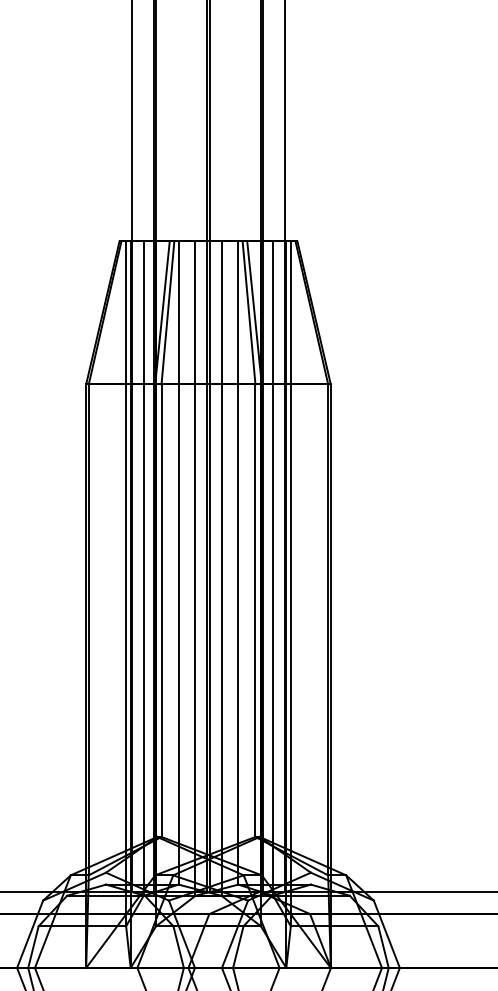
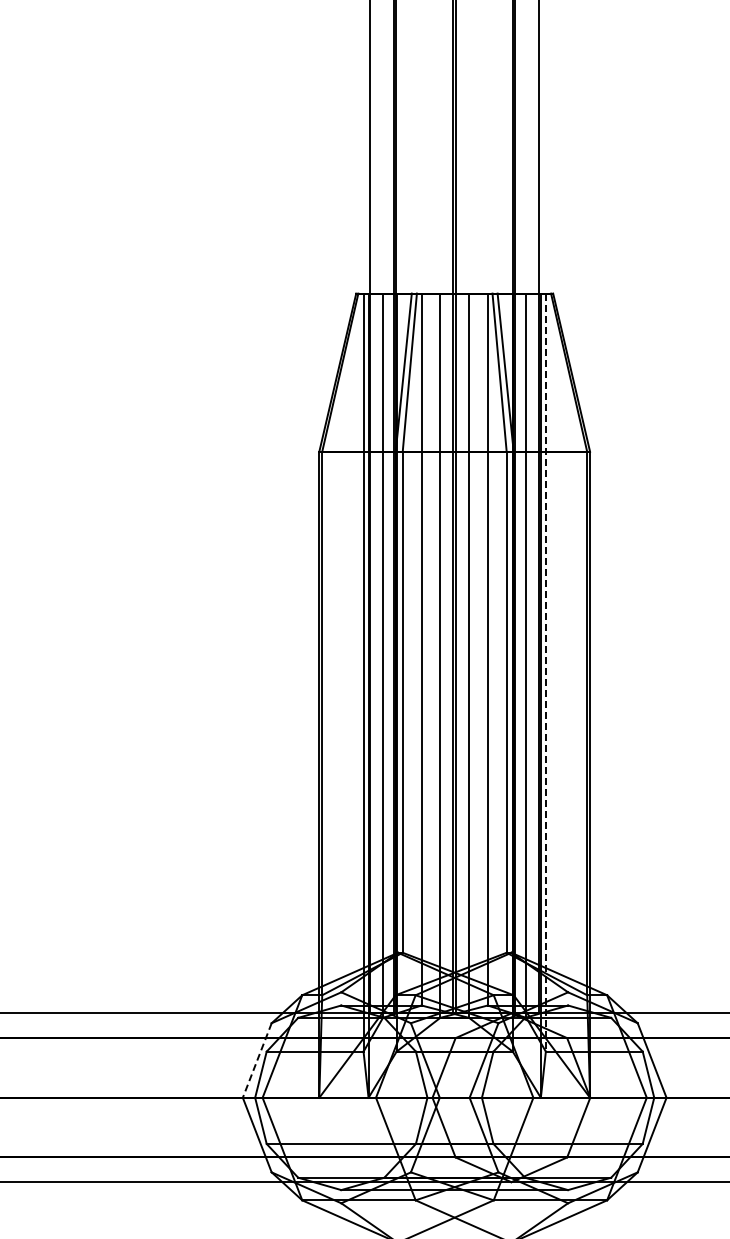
line: (290, 584) -> (545, 673), solid -> dashed
line: (30, 934) -> (257, 1060), solid -> dashed

